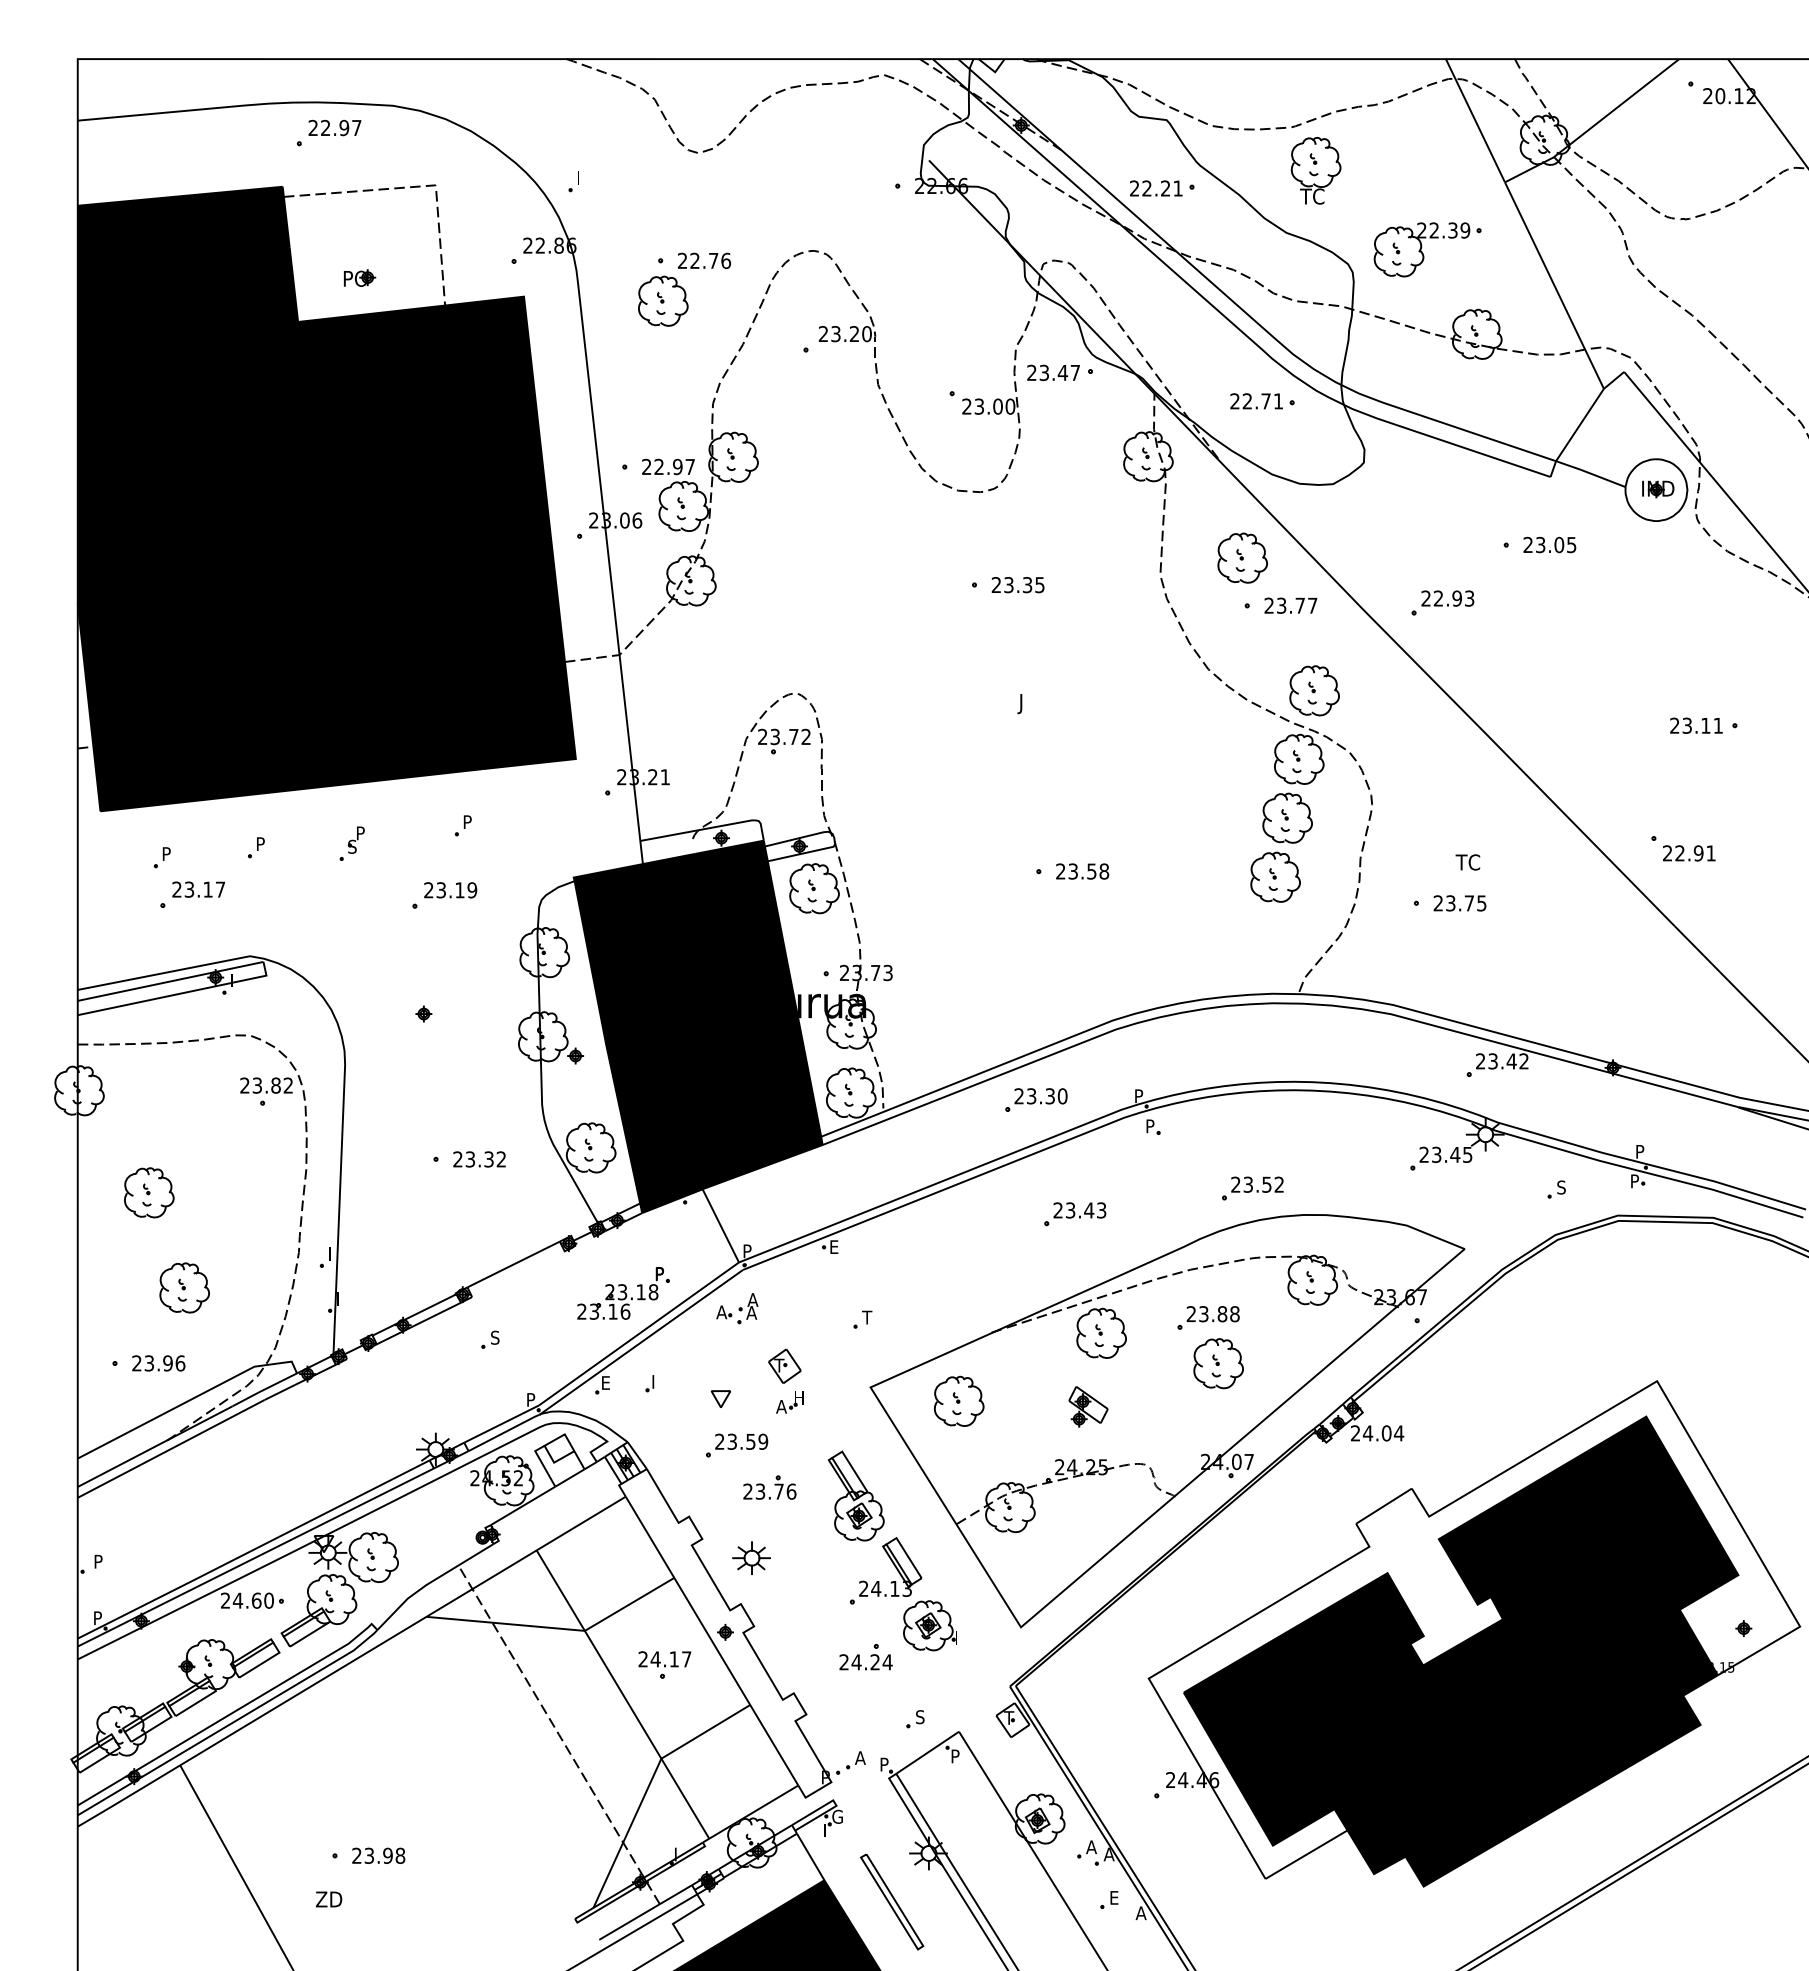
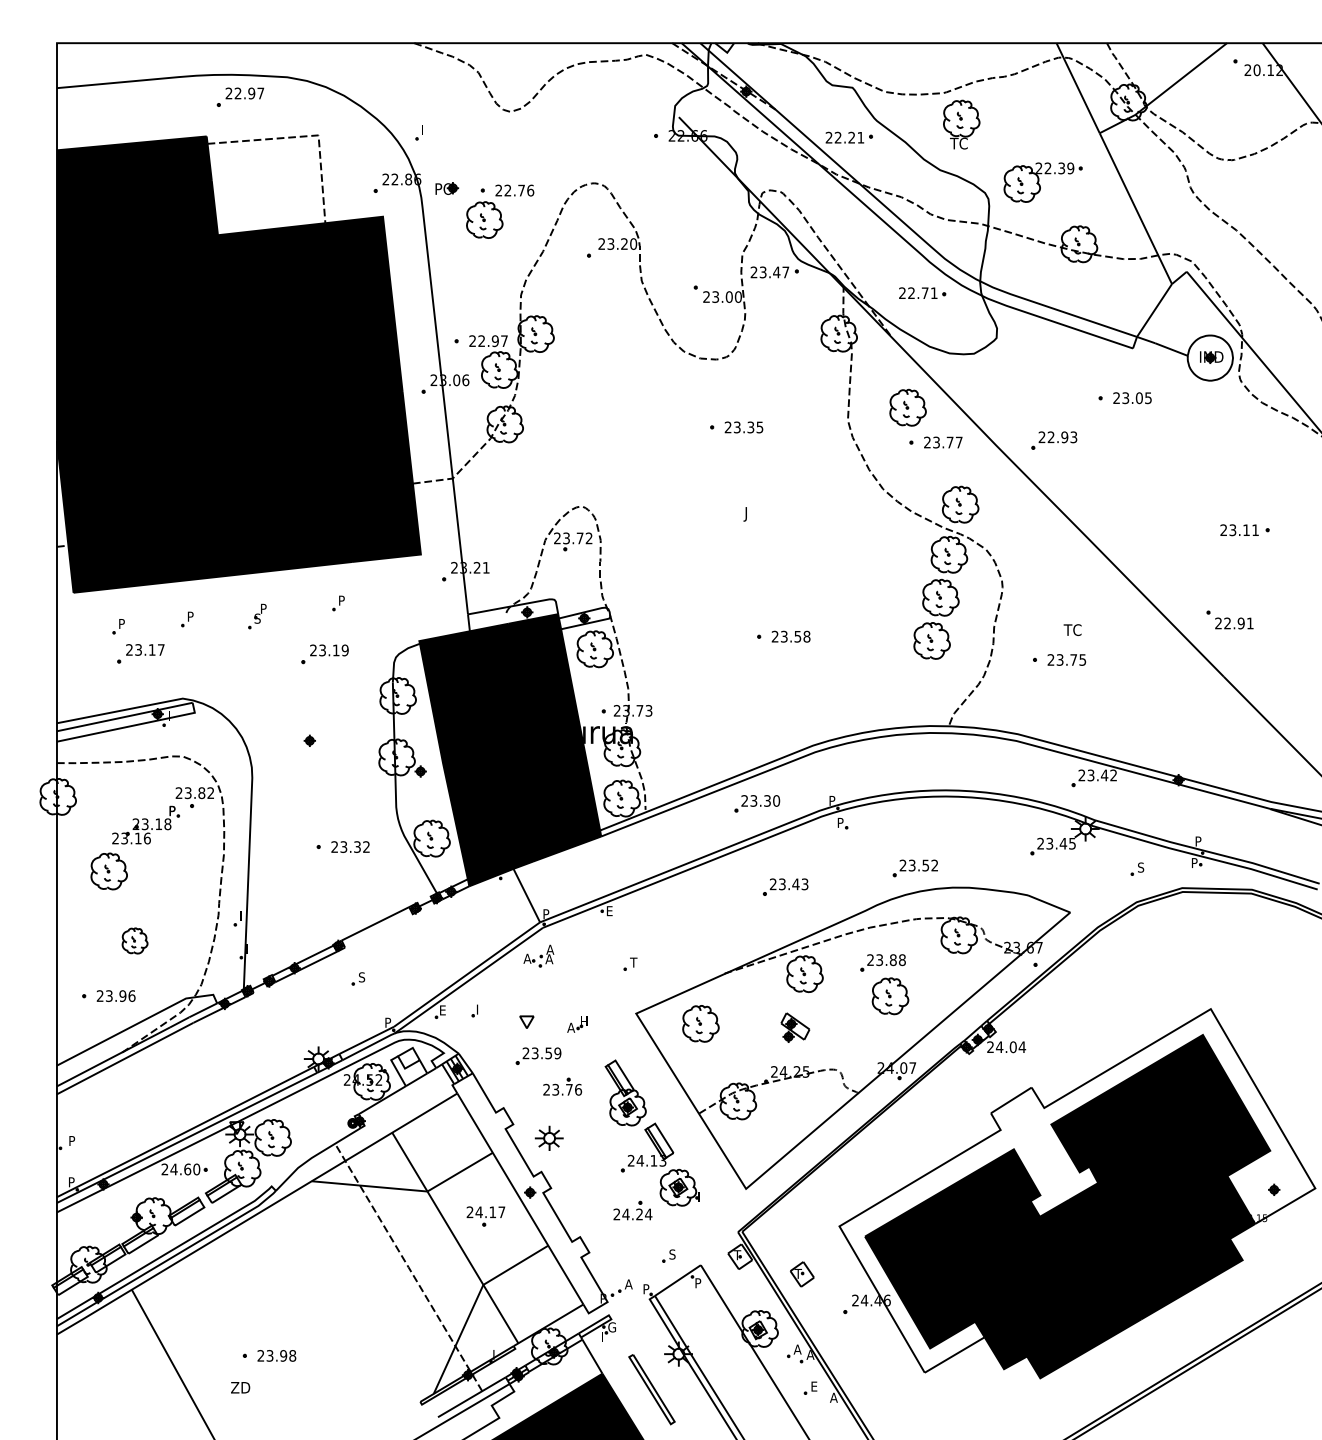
part: (360, 277) -> (447, 188), moved
part: (184, 1287) -> (134, 940), size x0.7
part: (623, 1293) -> (145, 825), moved
part: (784, 1365) -> (802, 1273), moved

